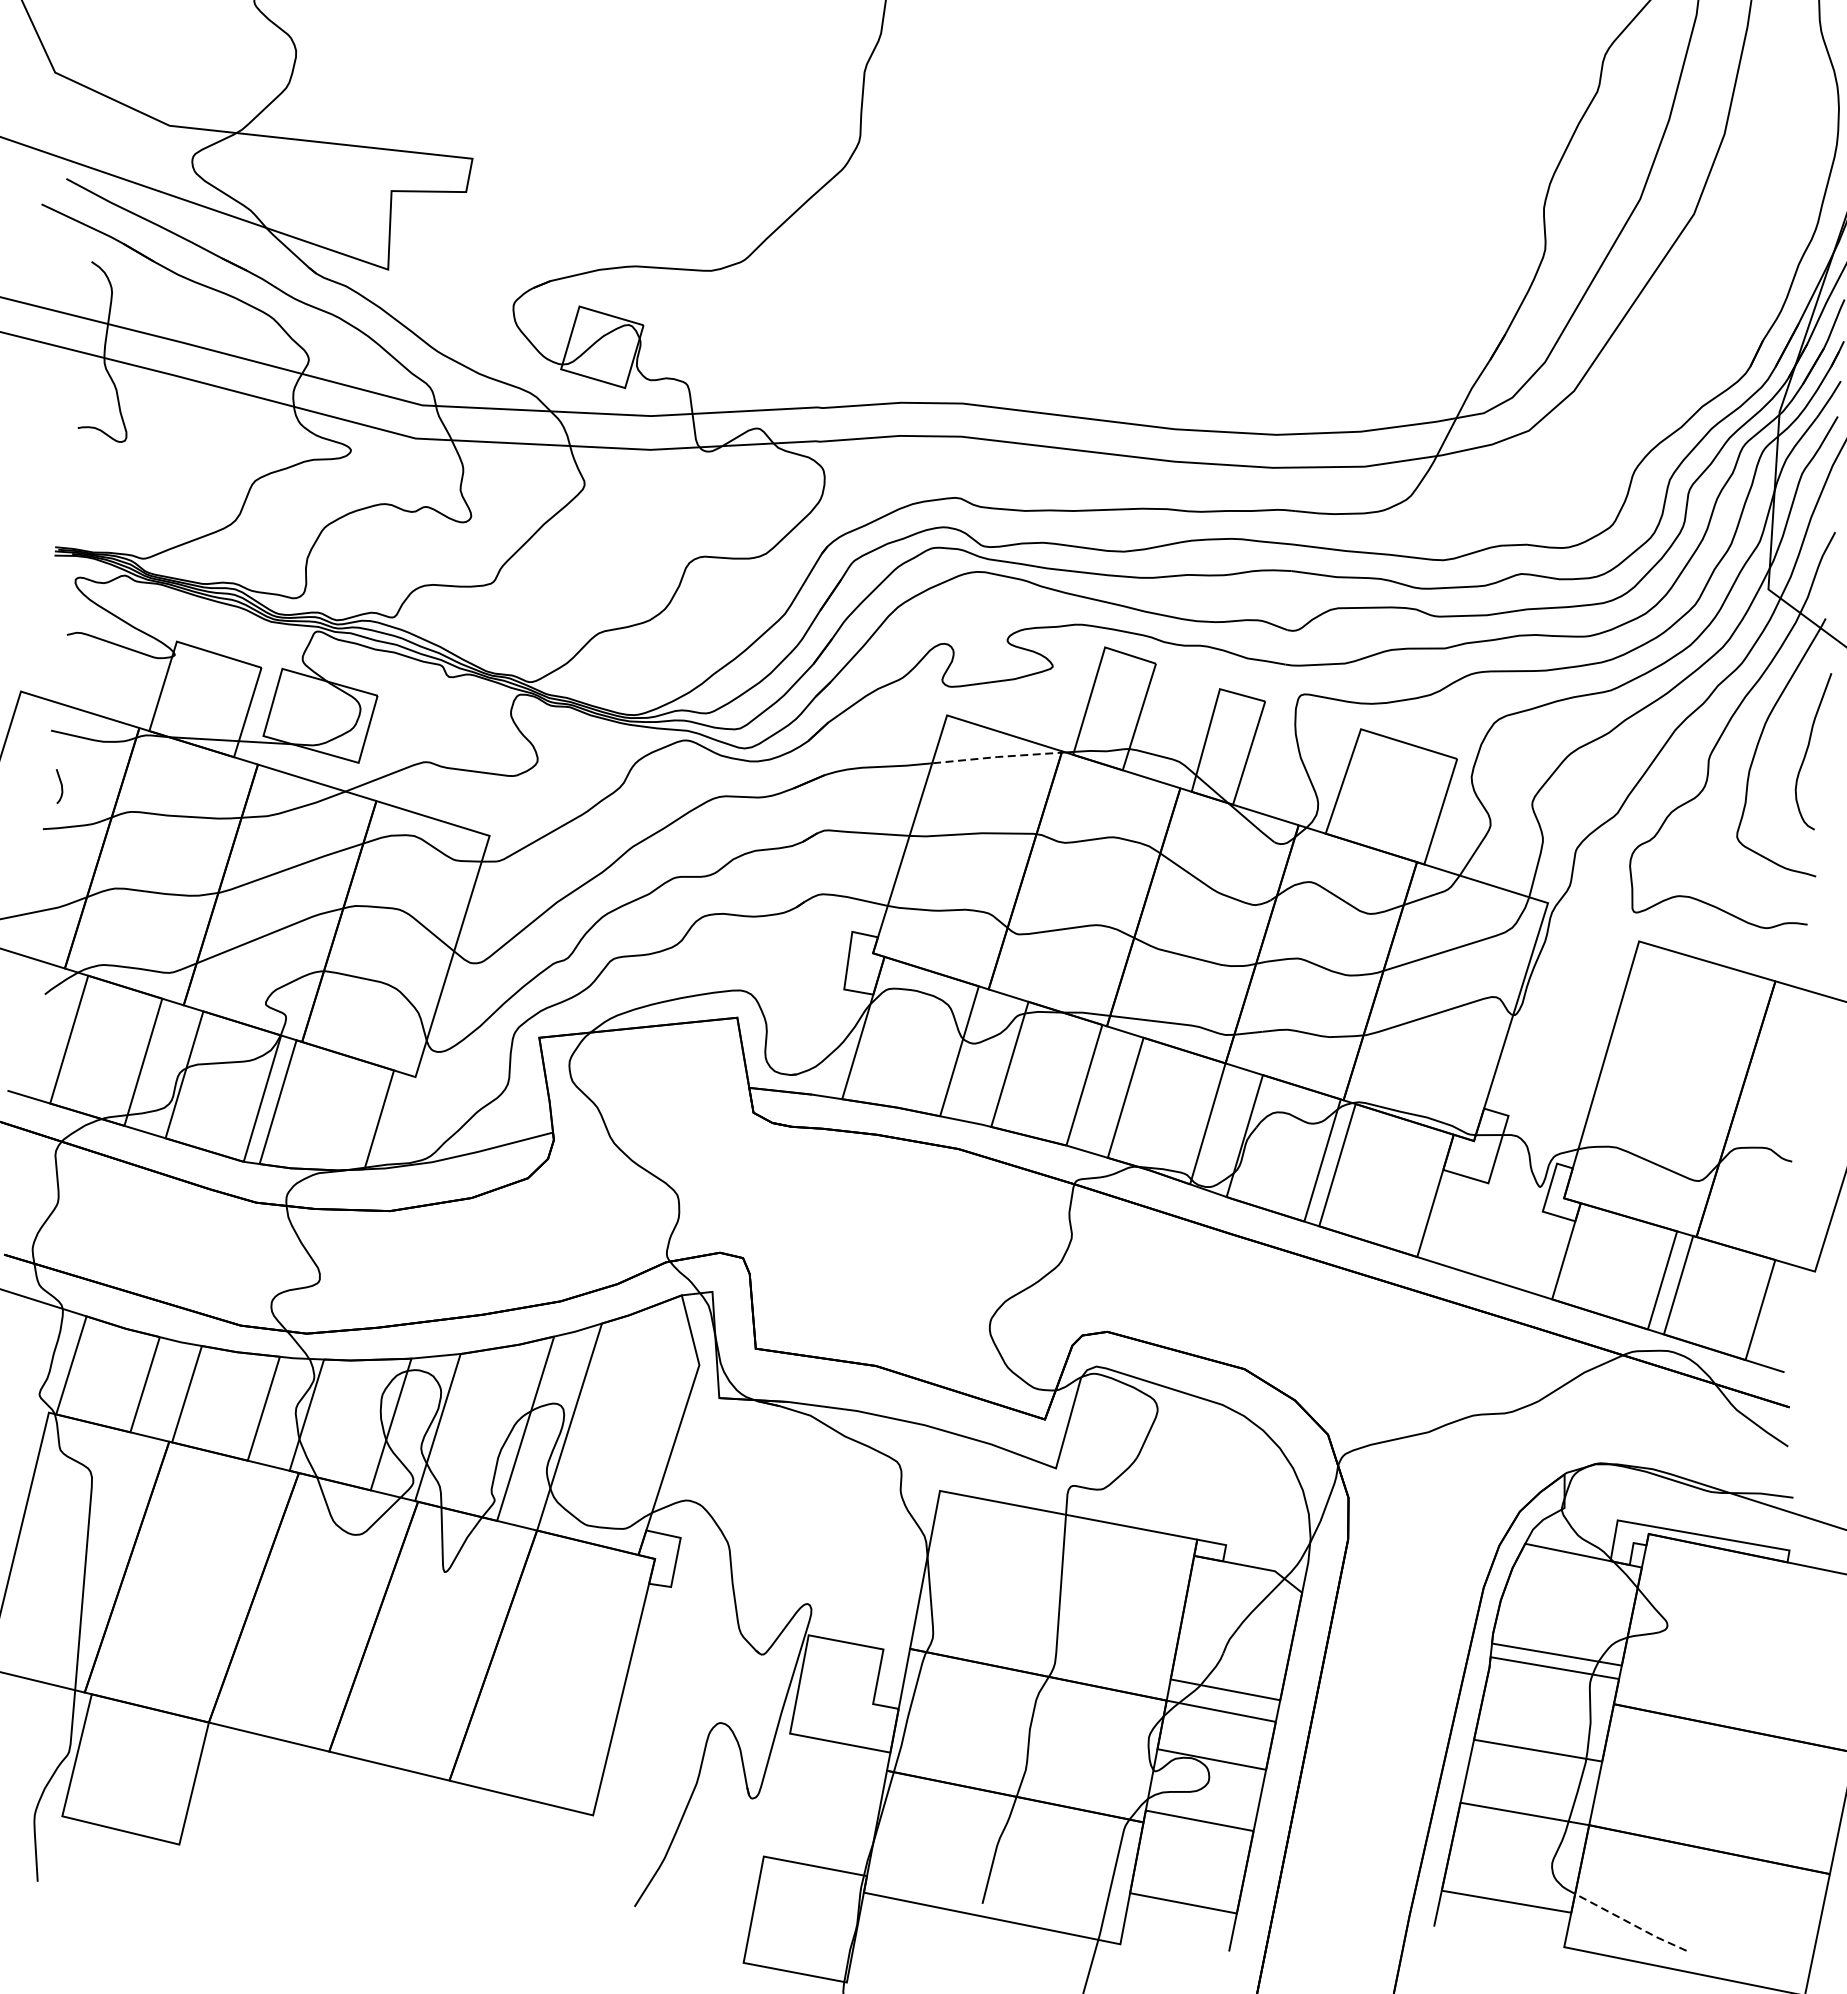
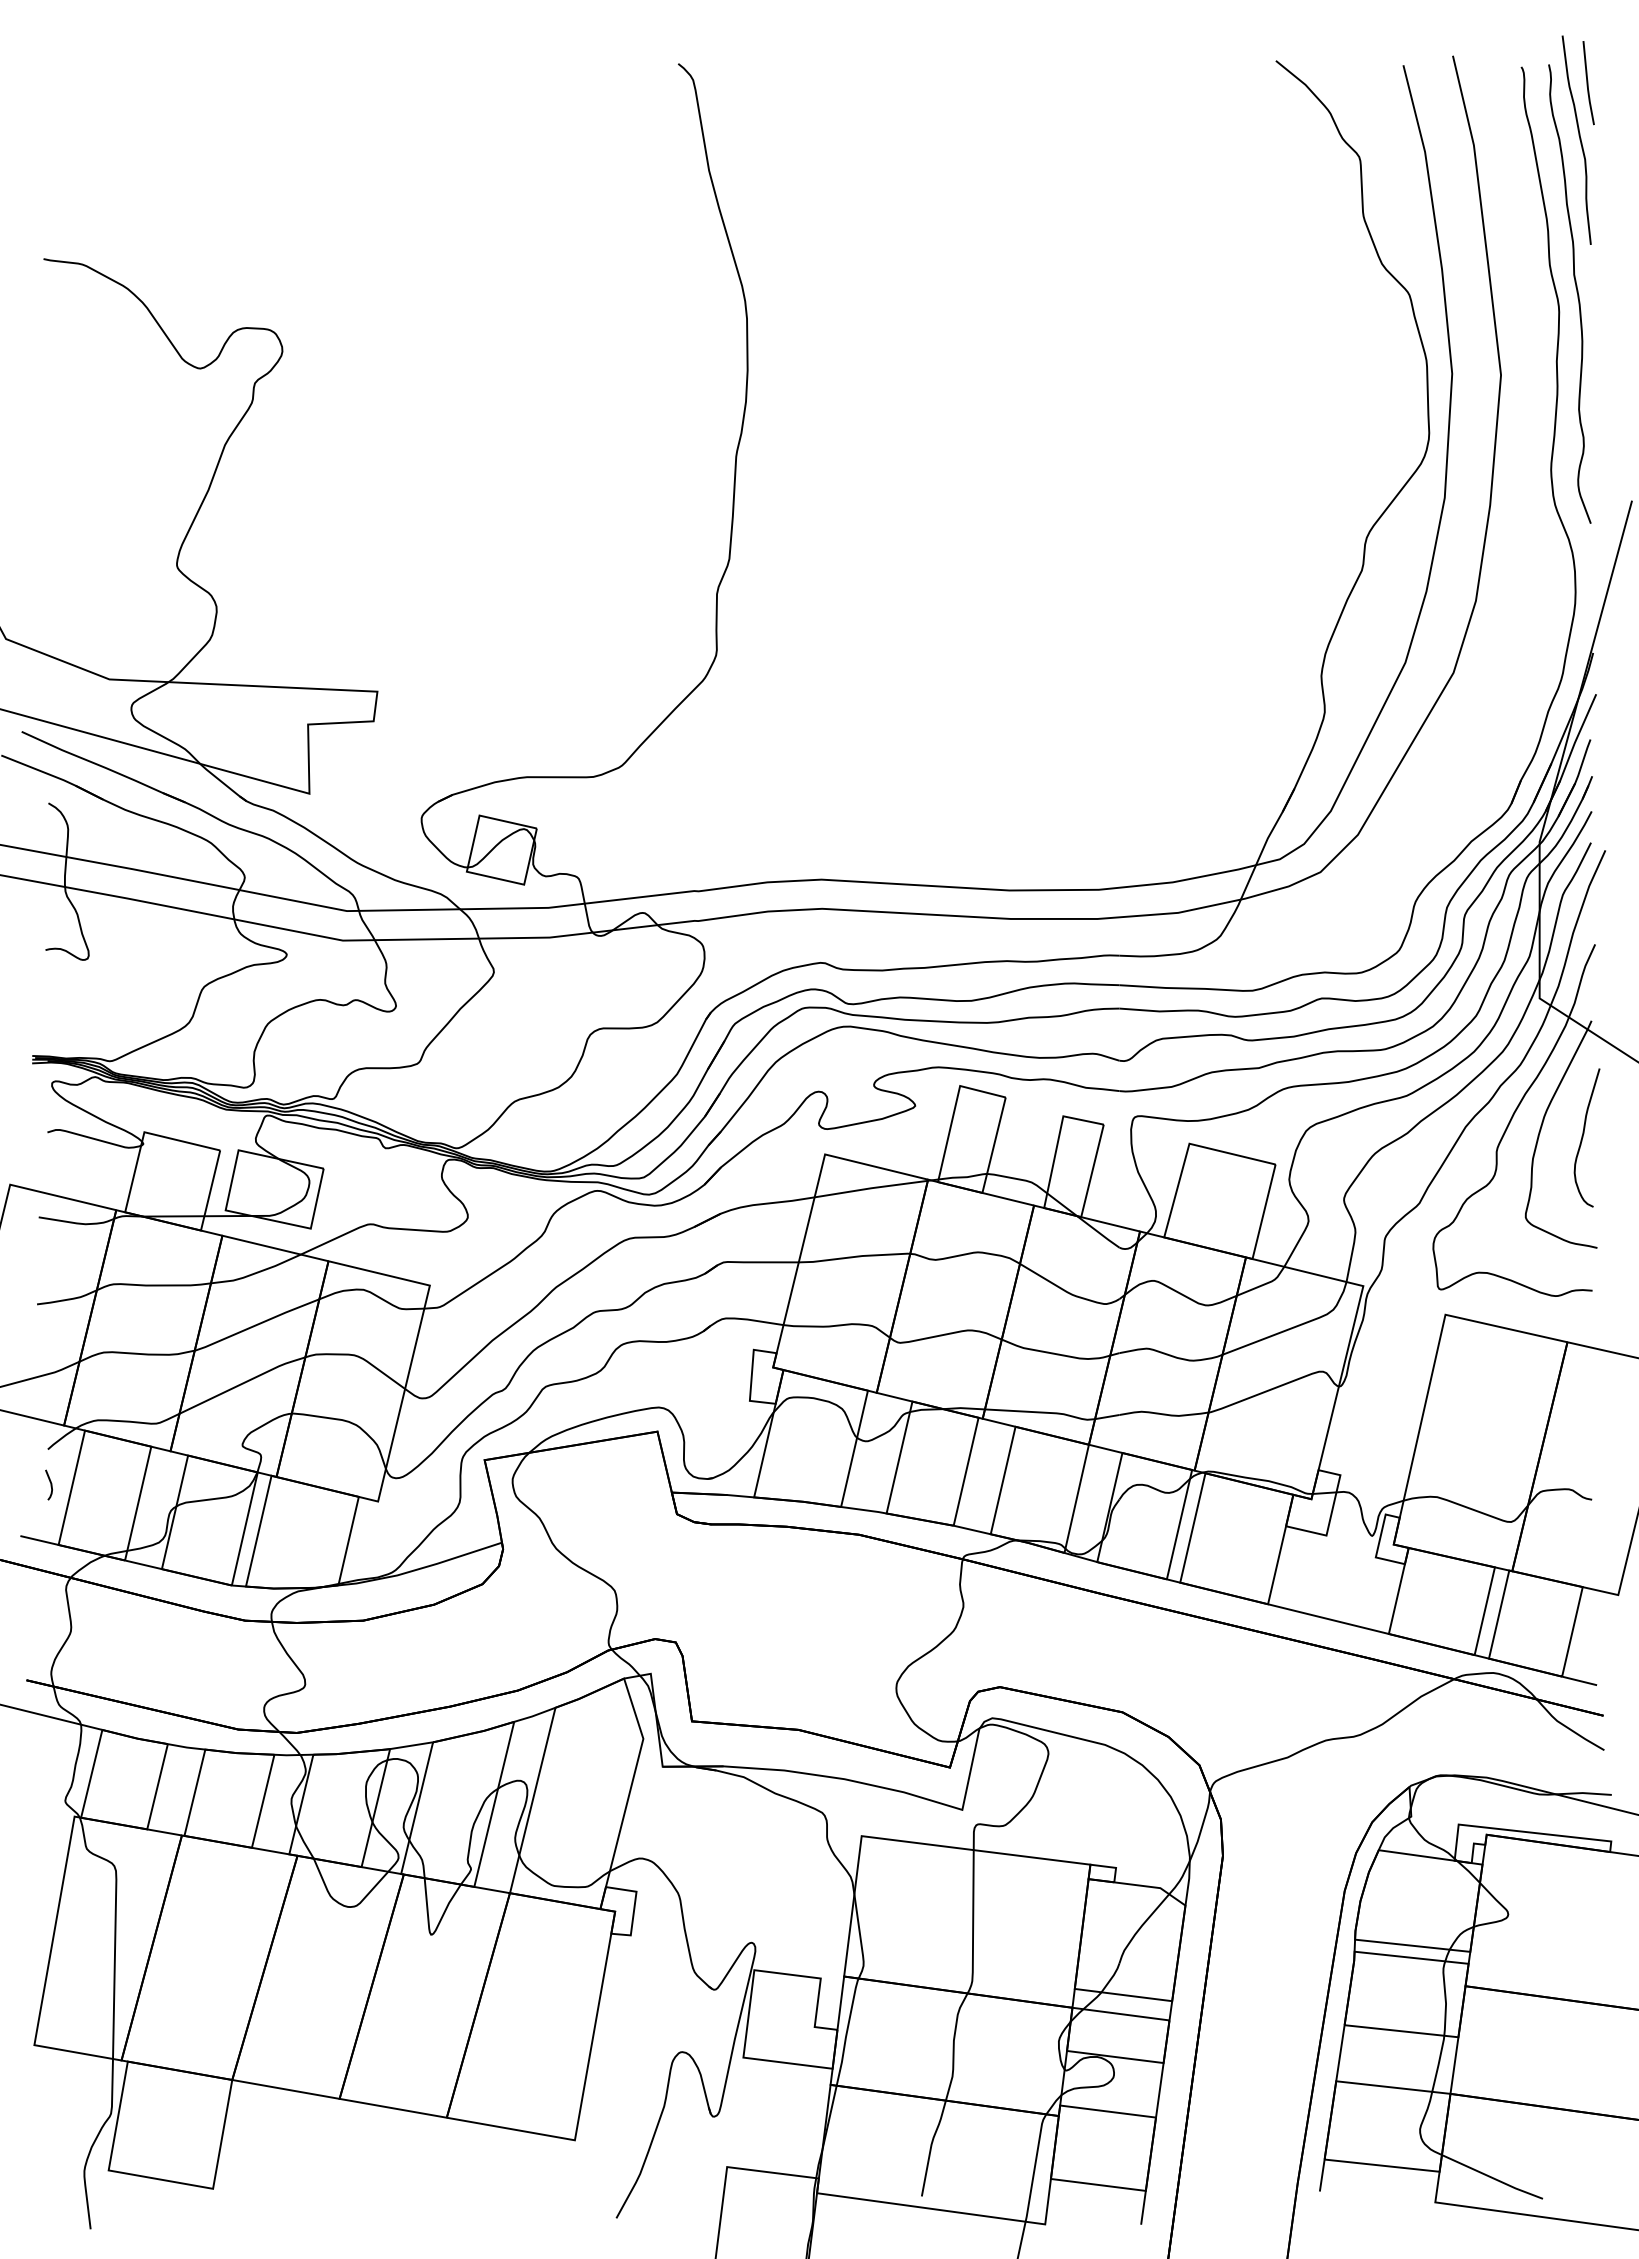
line: (998, 757) -> (872, 1188), dashed -> solid
curve: (60, 786) -> (50, 1484), moved
line: (1630, 1924) -> (1492, 2178), dashed -> solid

